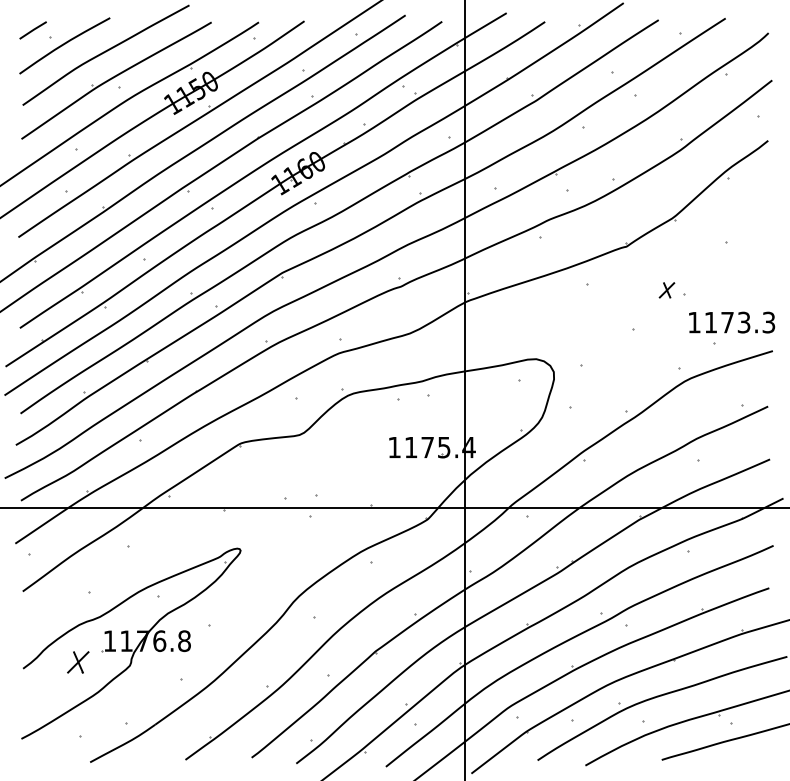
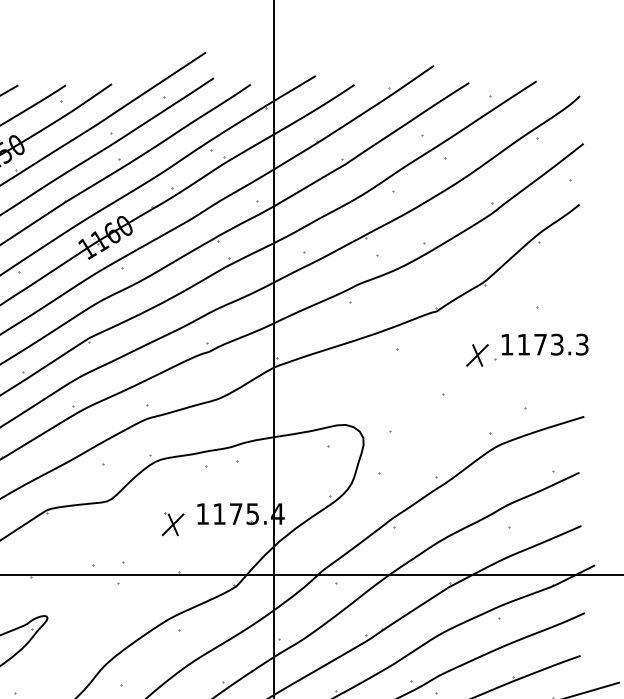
part: (666, 290) -> (476, 355), size x1.43
text: (732, 322) -> (545, 344), moved
part: (364, 457) -> (172, 524), added

